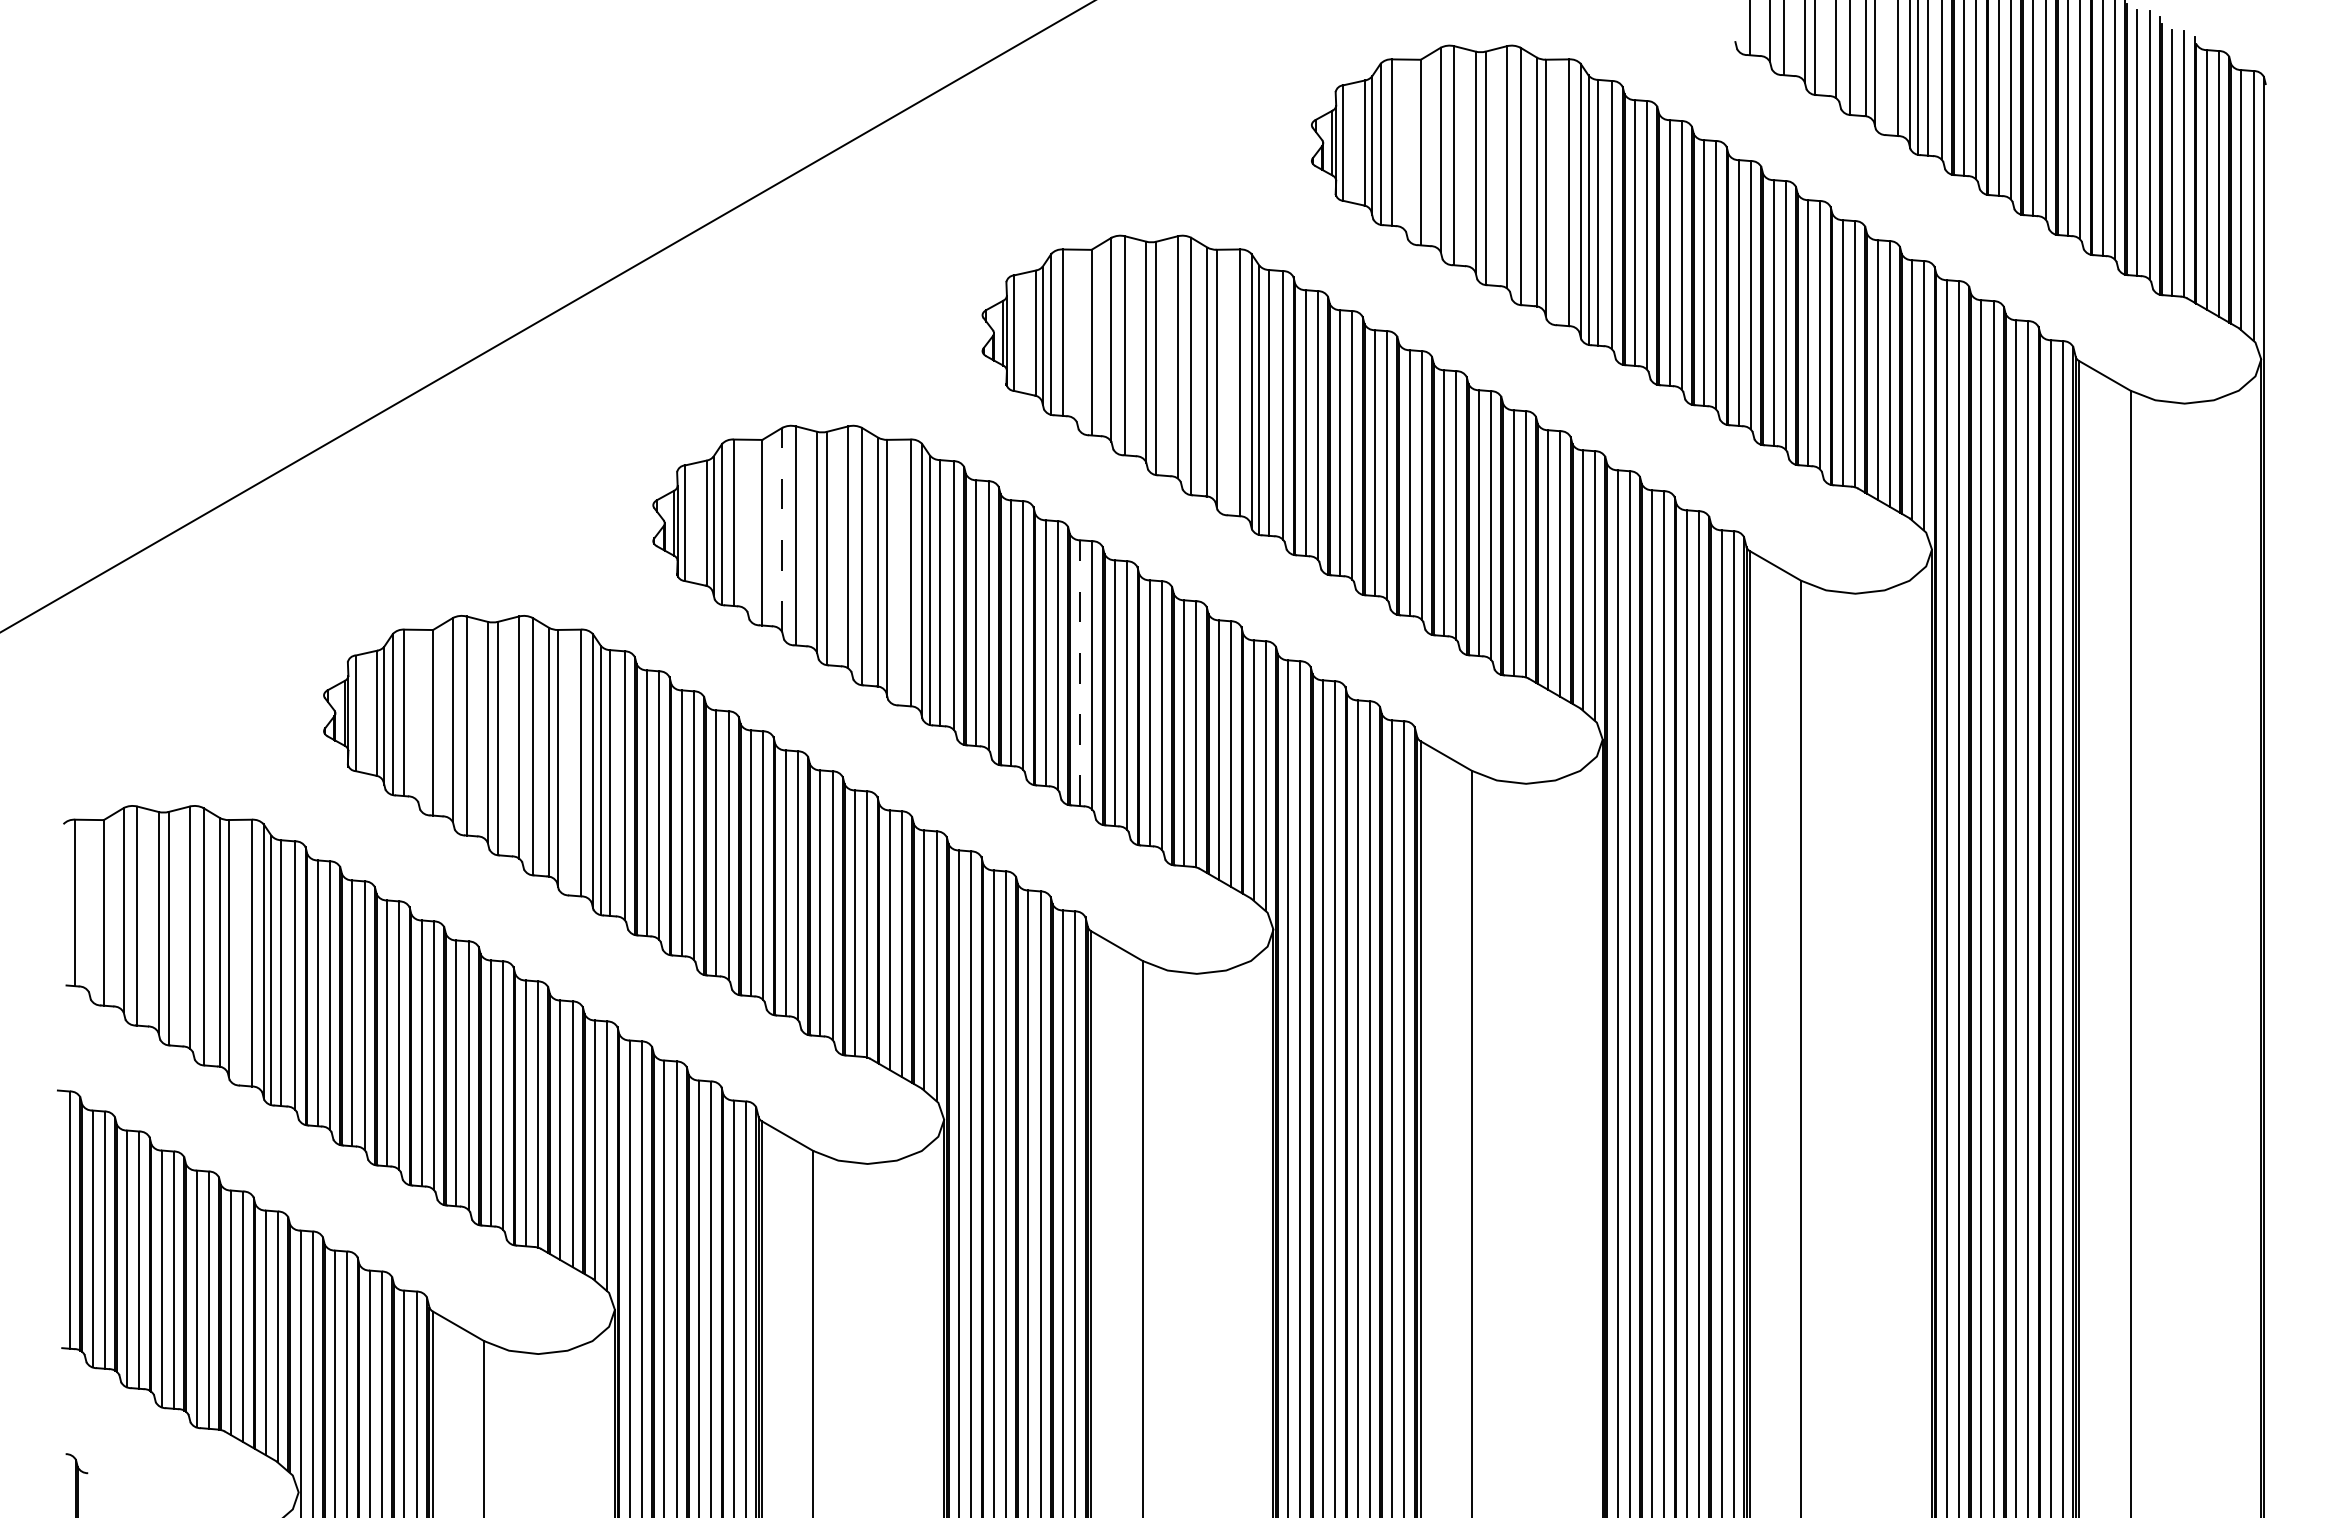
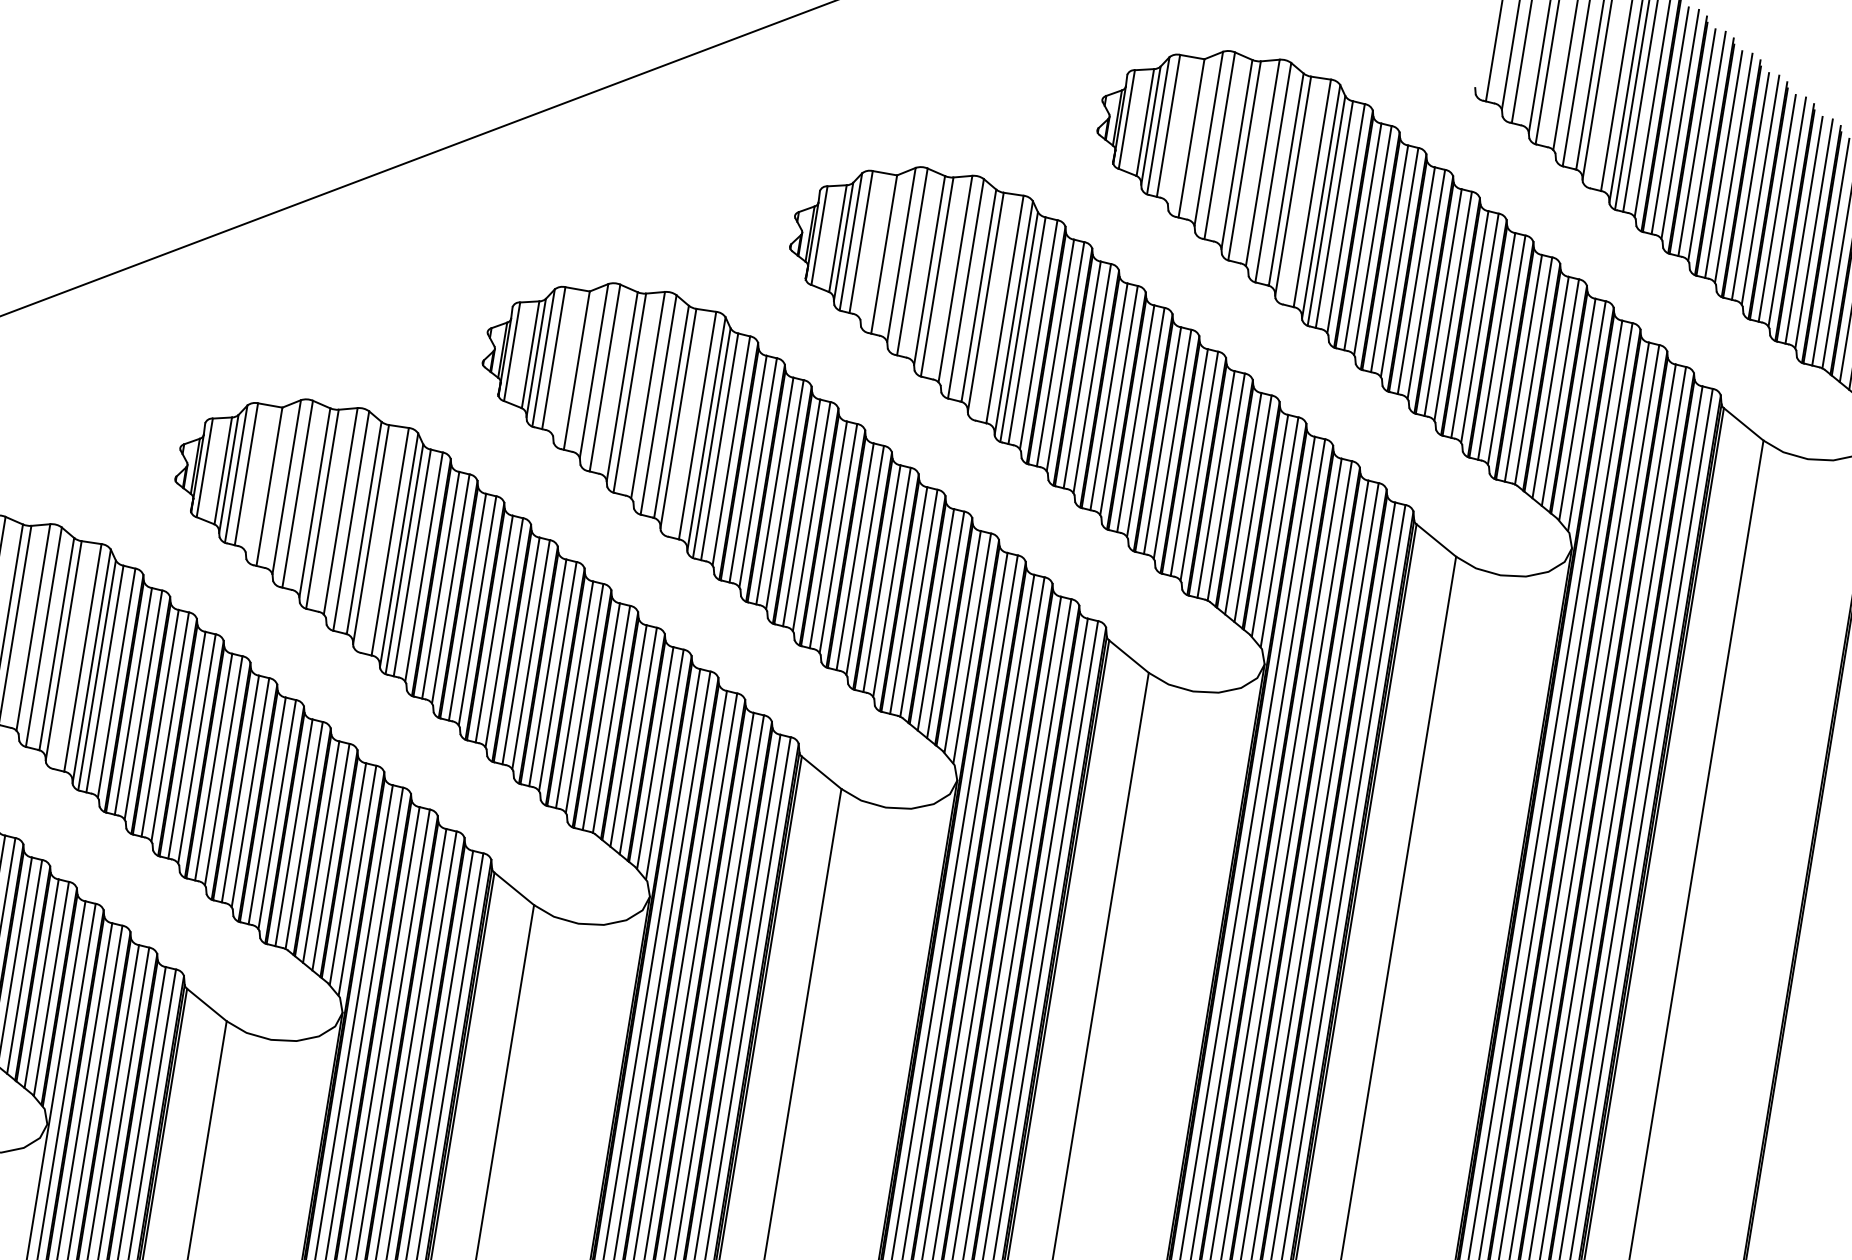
line: (782, 529) -> (594, 370), dashed -> solid
line: (1080, 673) -> (828, 535), dashed -> solid

